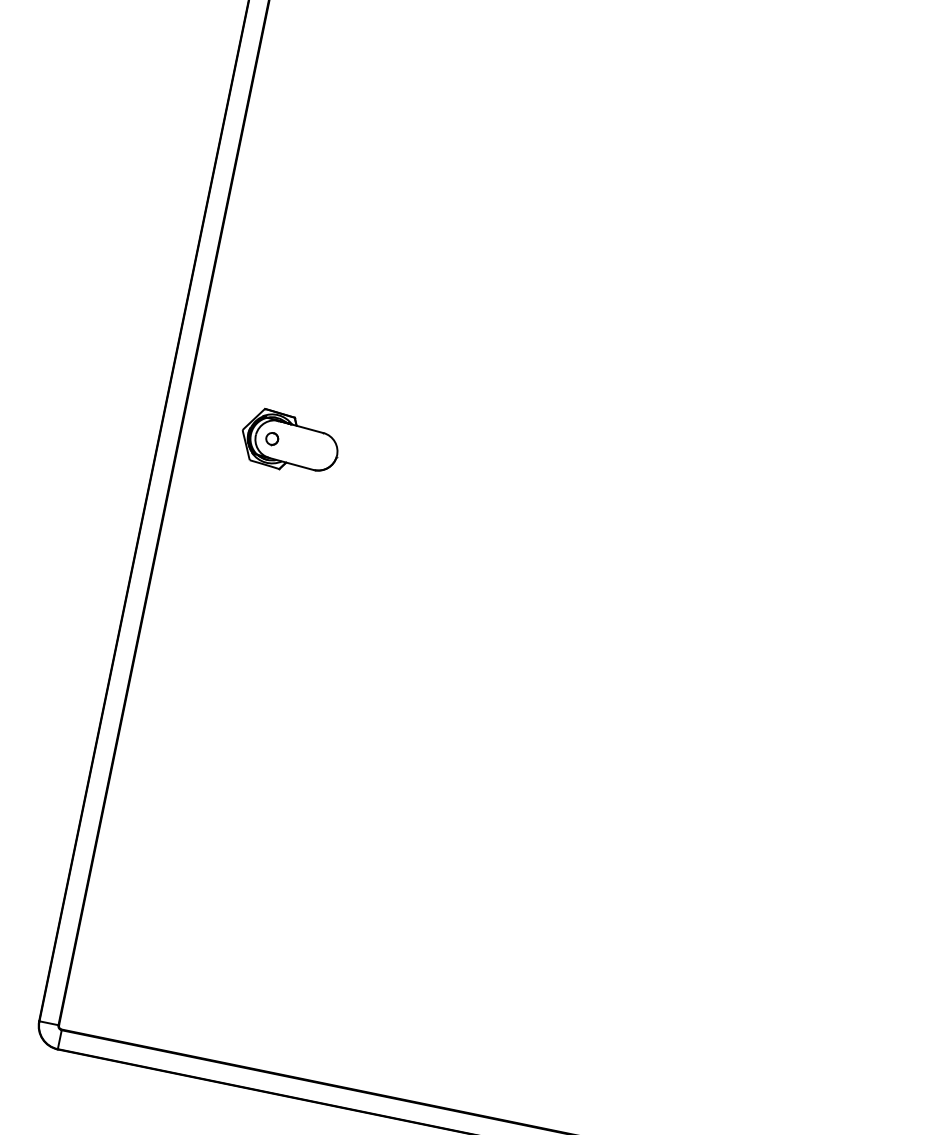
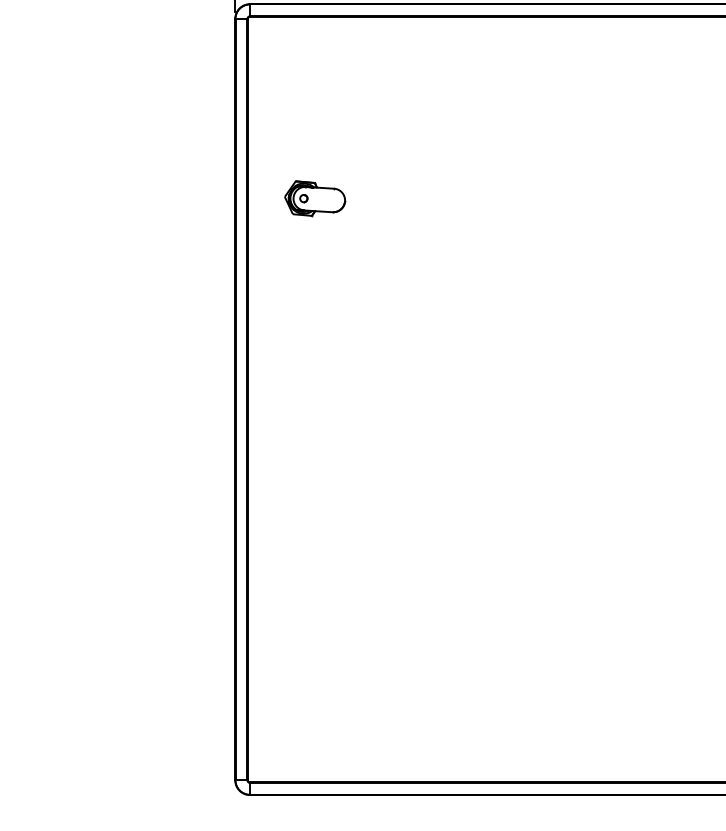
part: (290, 442) -> (315, 198), moved

